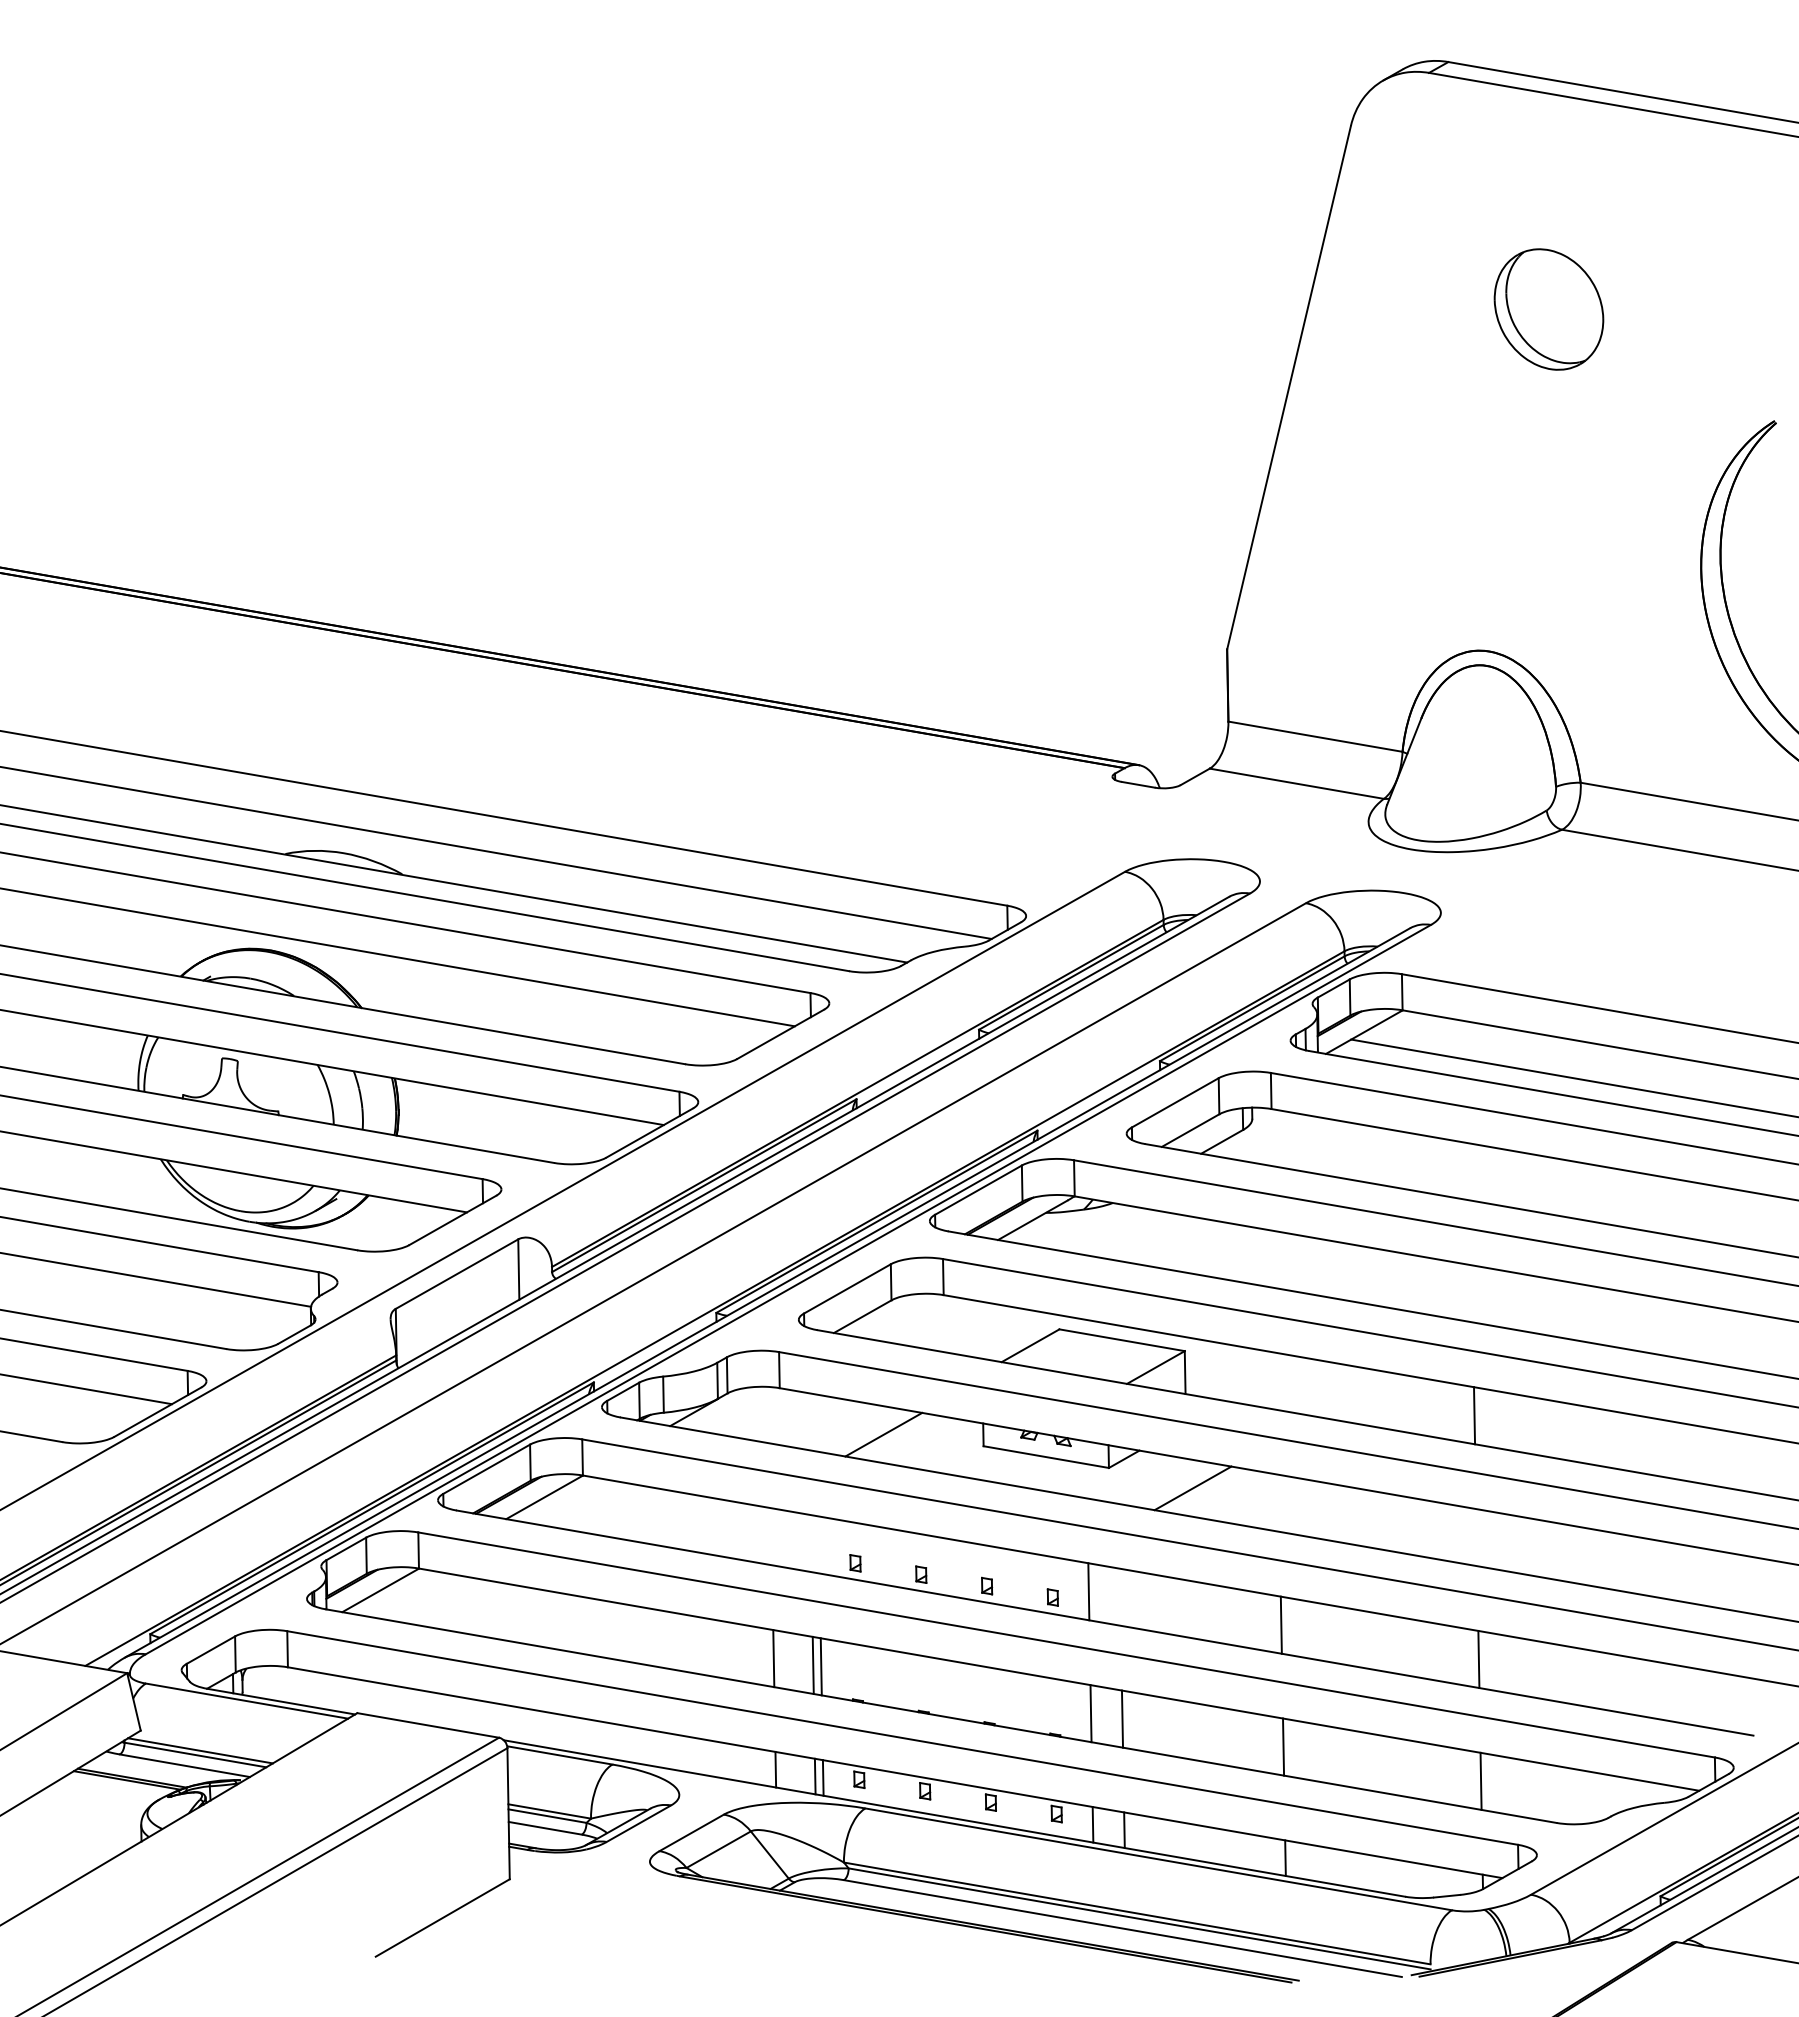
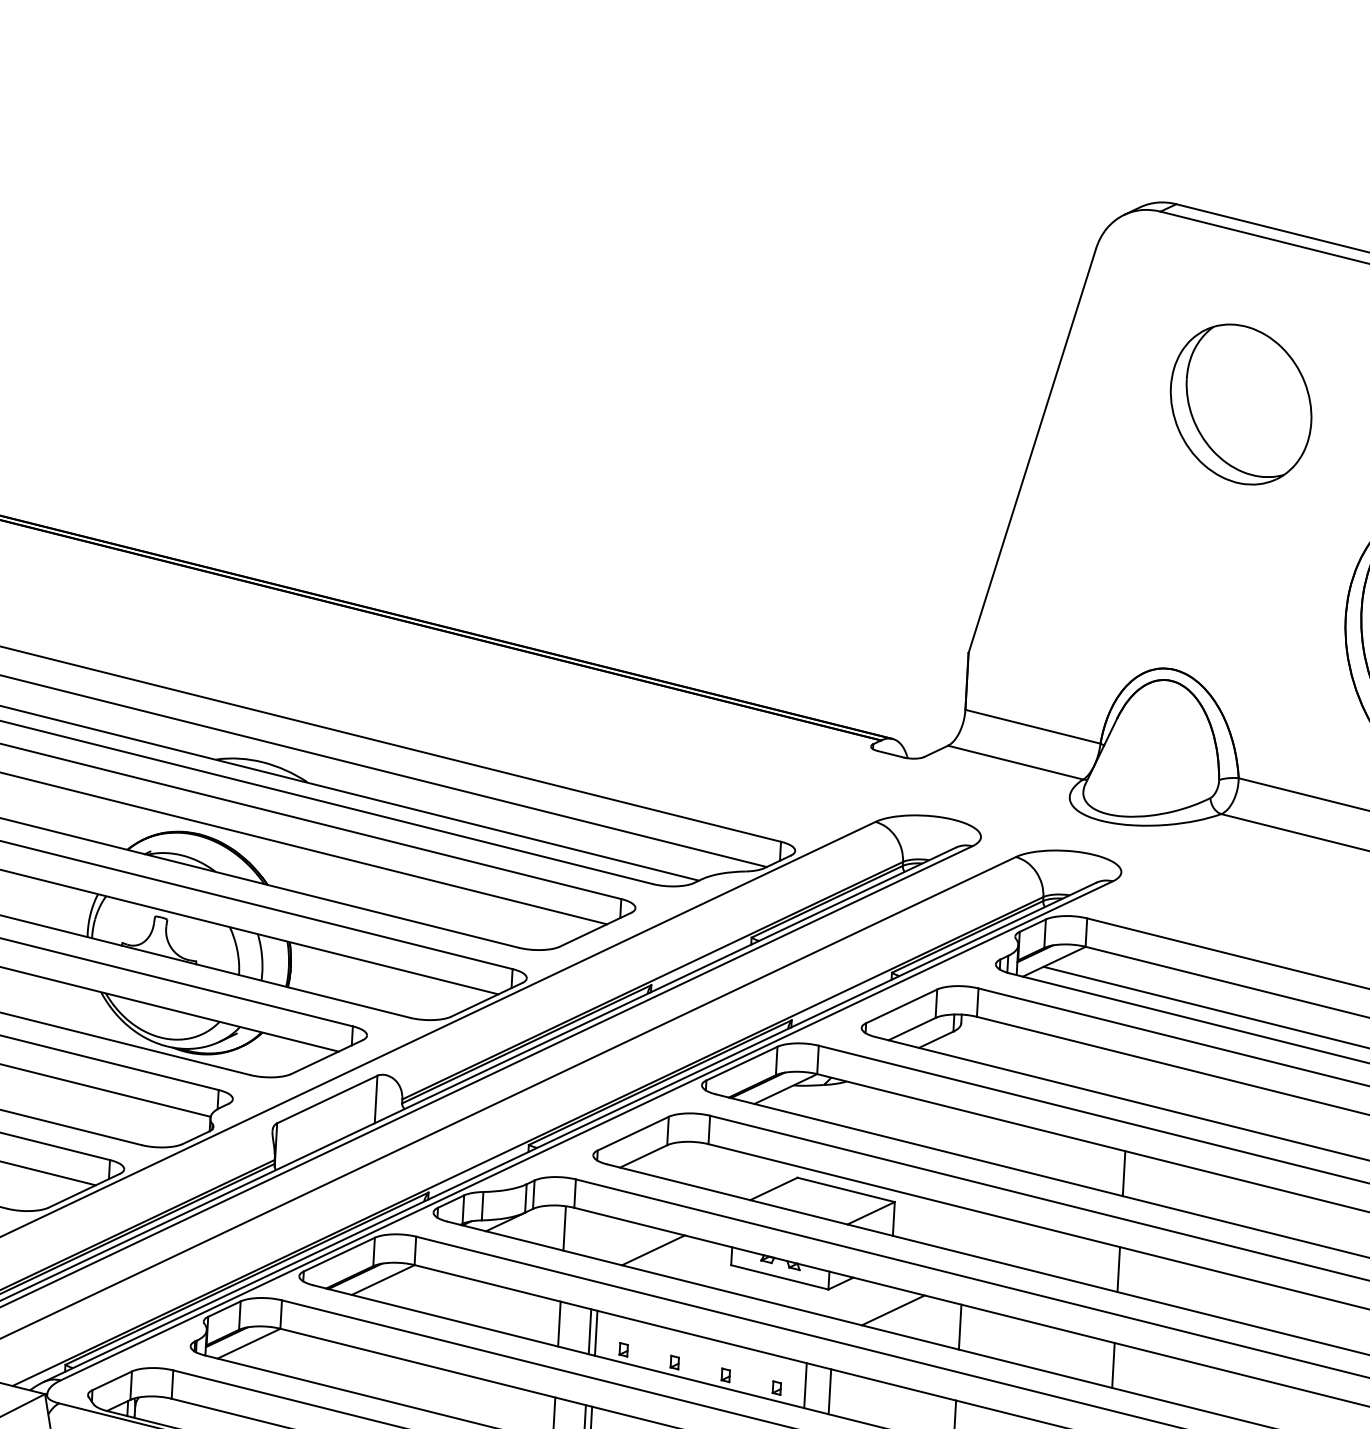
part: (1548, 309) -> (1240, 404), size x1.67
line: (1471, 1293) -> (1123, 1173), added
line: (768, 1415) -> (563, 1228), added
line: (1278, 1502) -> (959, 1326), added
line: (771, 1536) -> (559, 1323), added
line: (1476, 1537) -> (1113, 1365), added
line: (810, 1543) -> (589, 1331), added
line: (818, 1544) -> (595, 1332), added
line: (1119, 1596) -> (829, 1391), added

